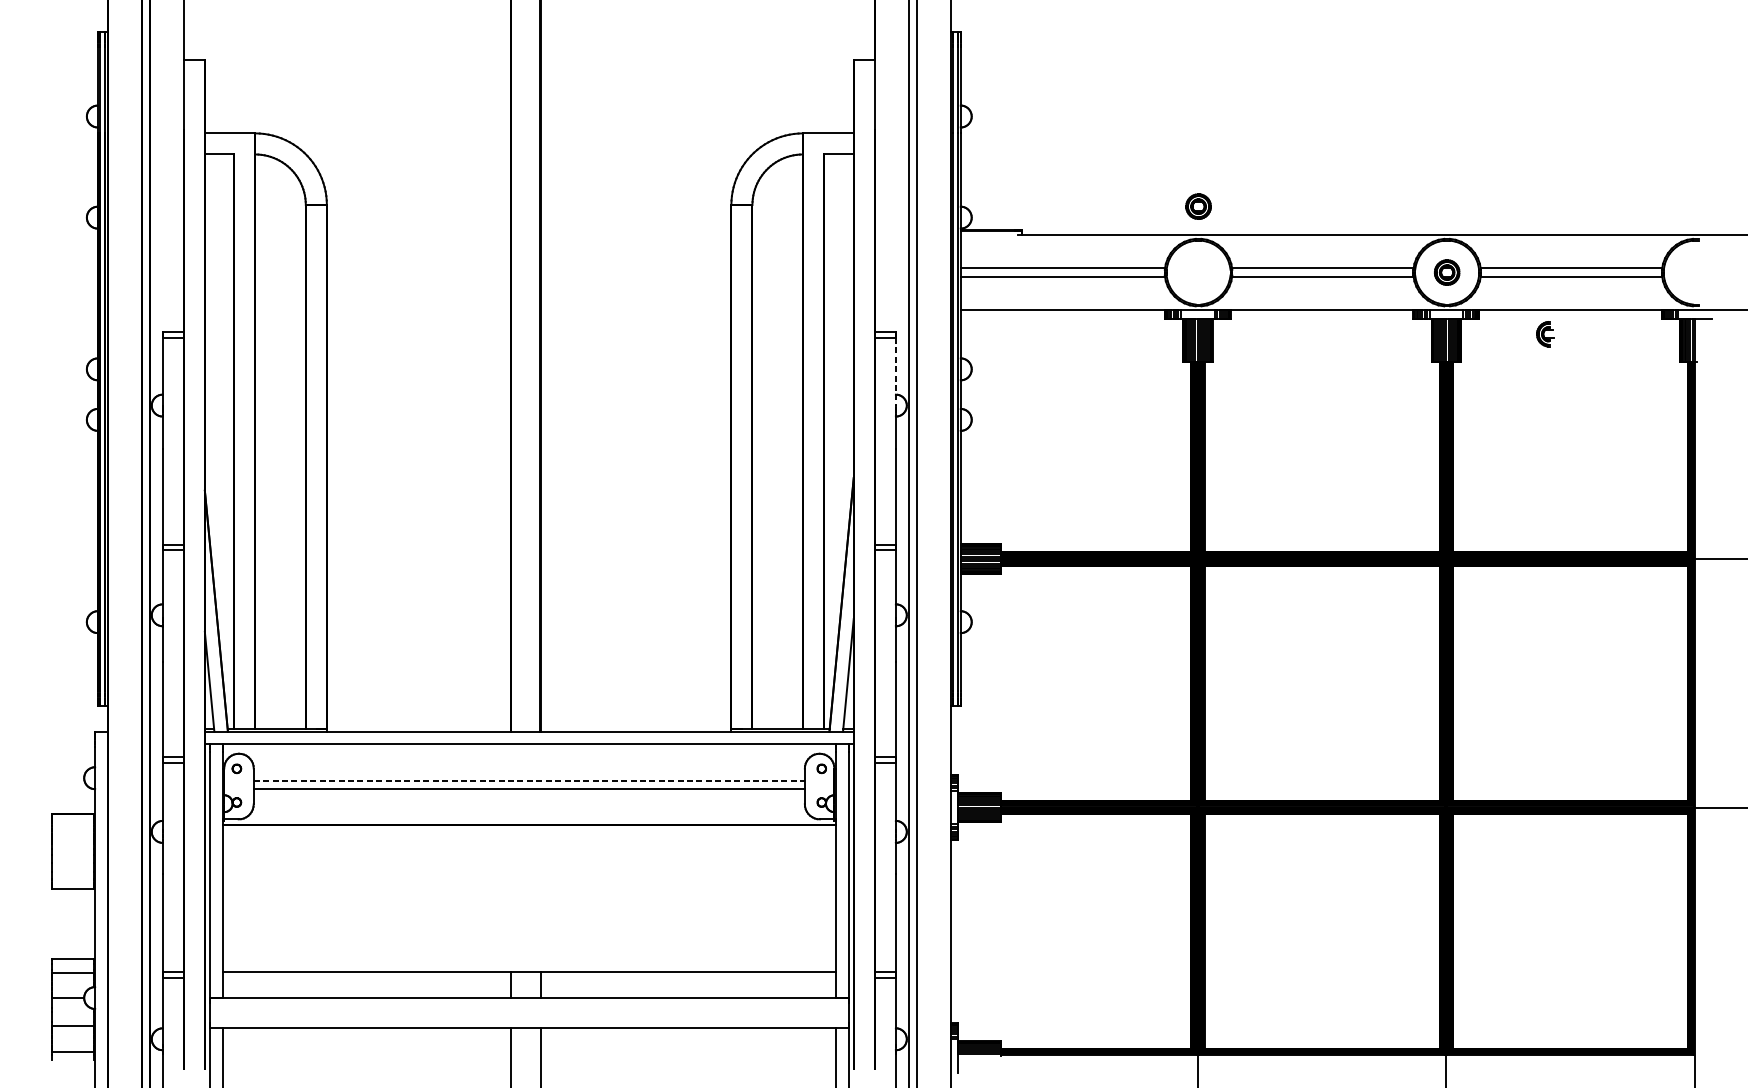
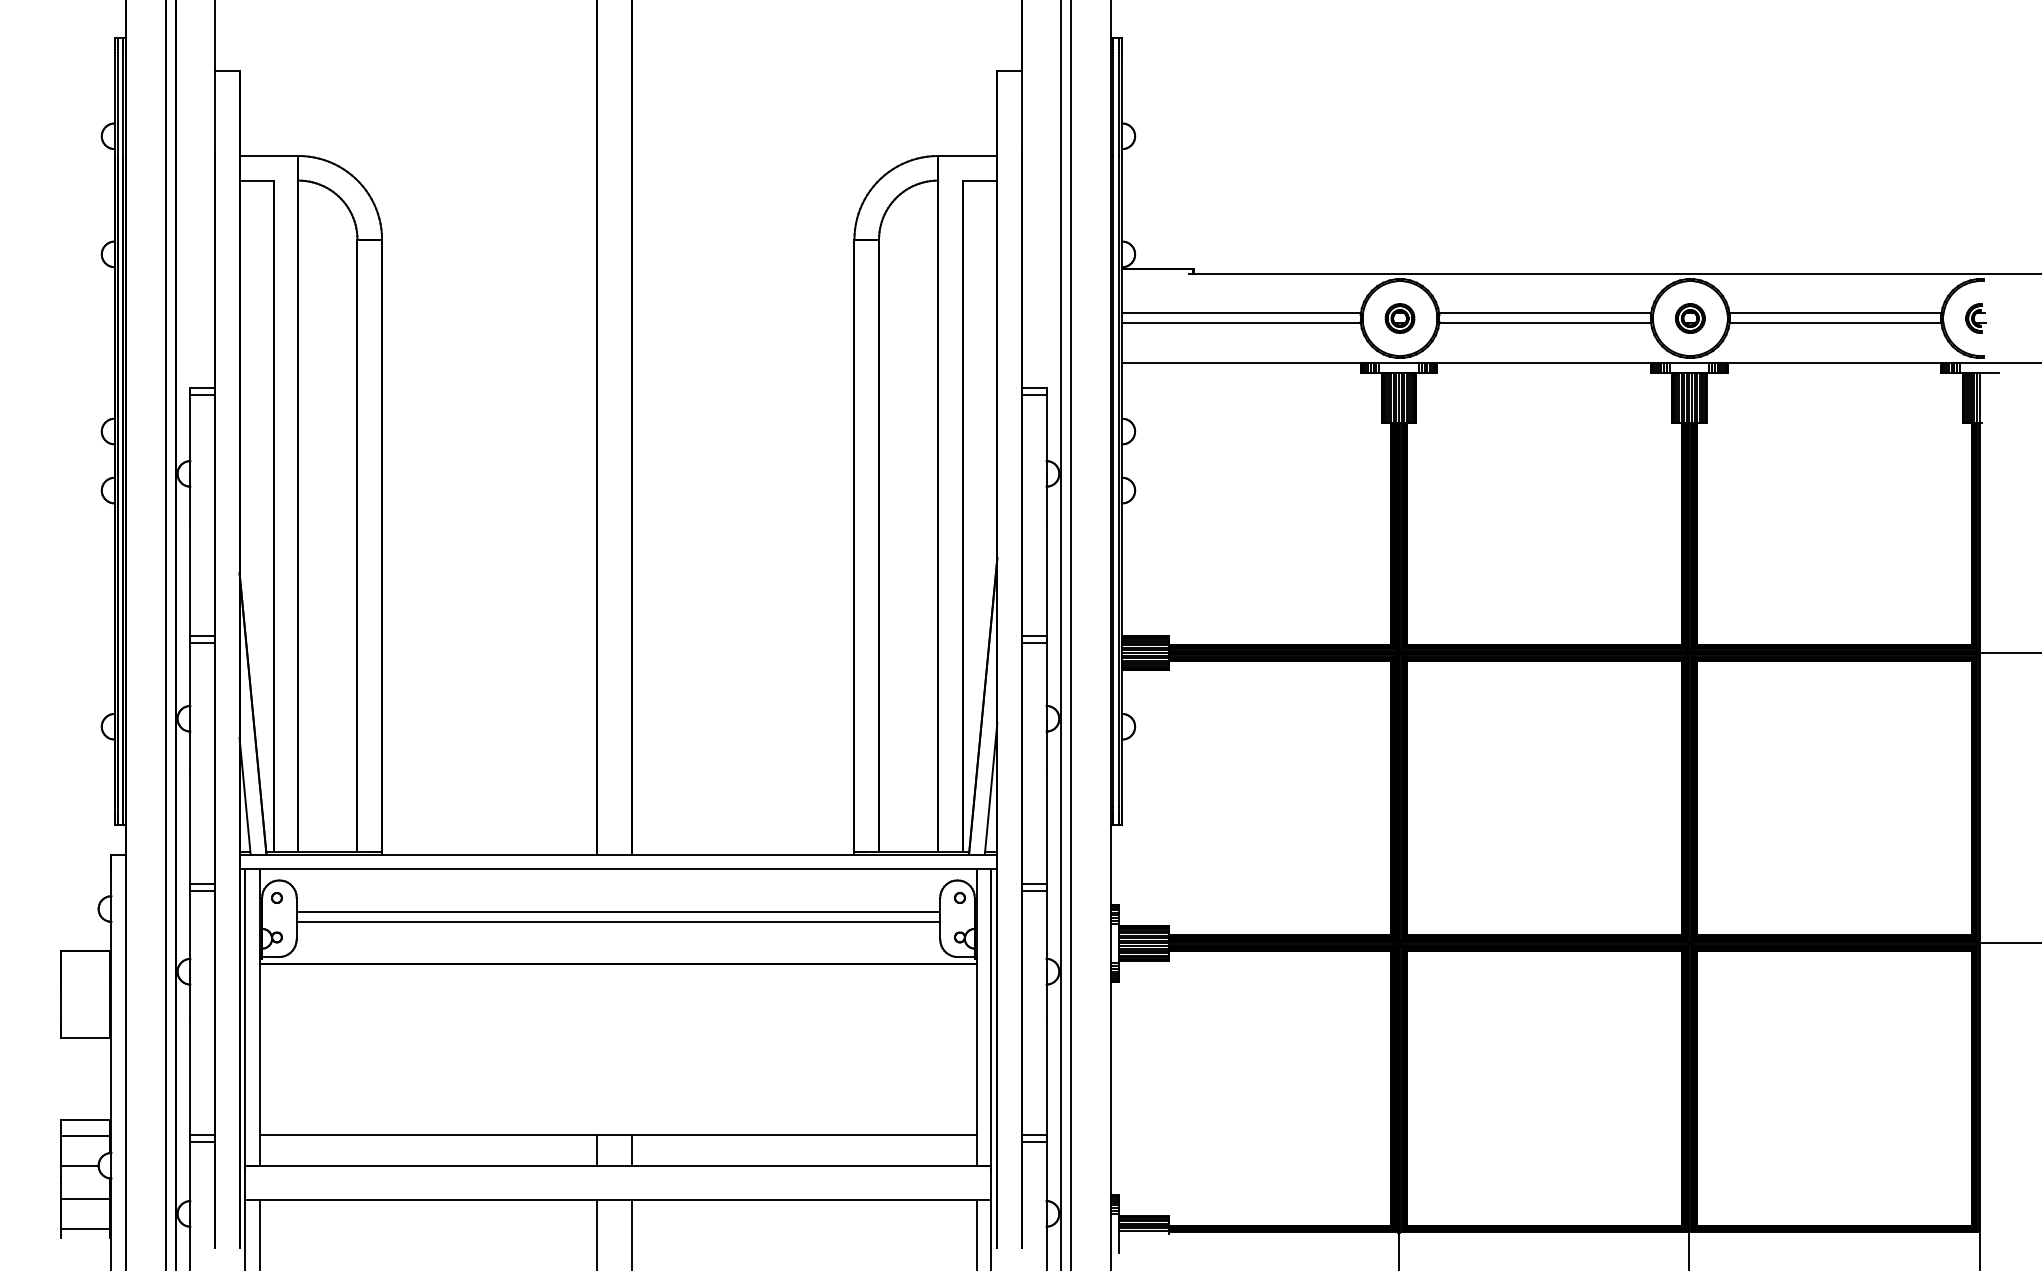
part: (1198, 206) -> (1399, 318), moved
part: (1544, 334) -> (1975, 318), moved
line: (895, 371) -> (1046, 434), dashed -> solid
line: (529, 780) -> (618, 911), dashed -> solid

